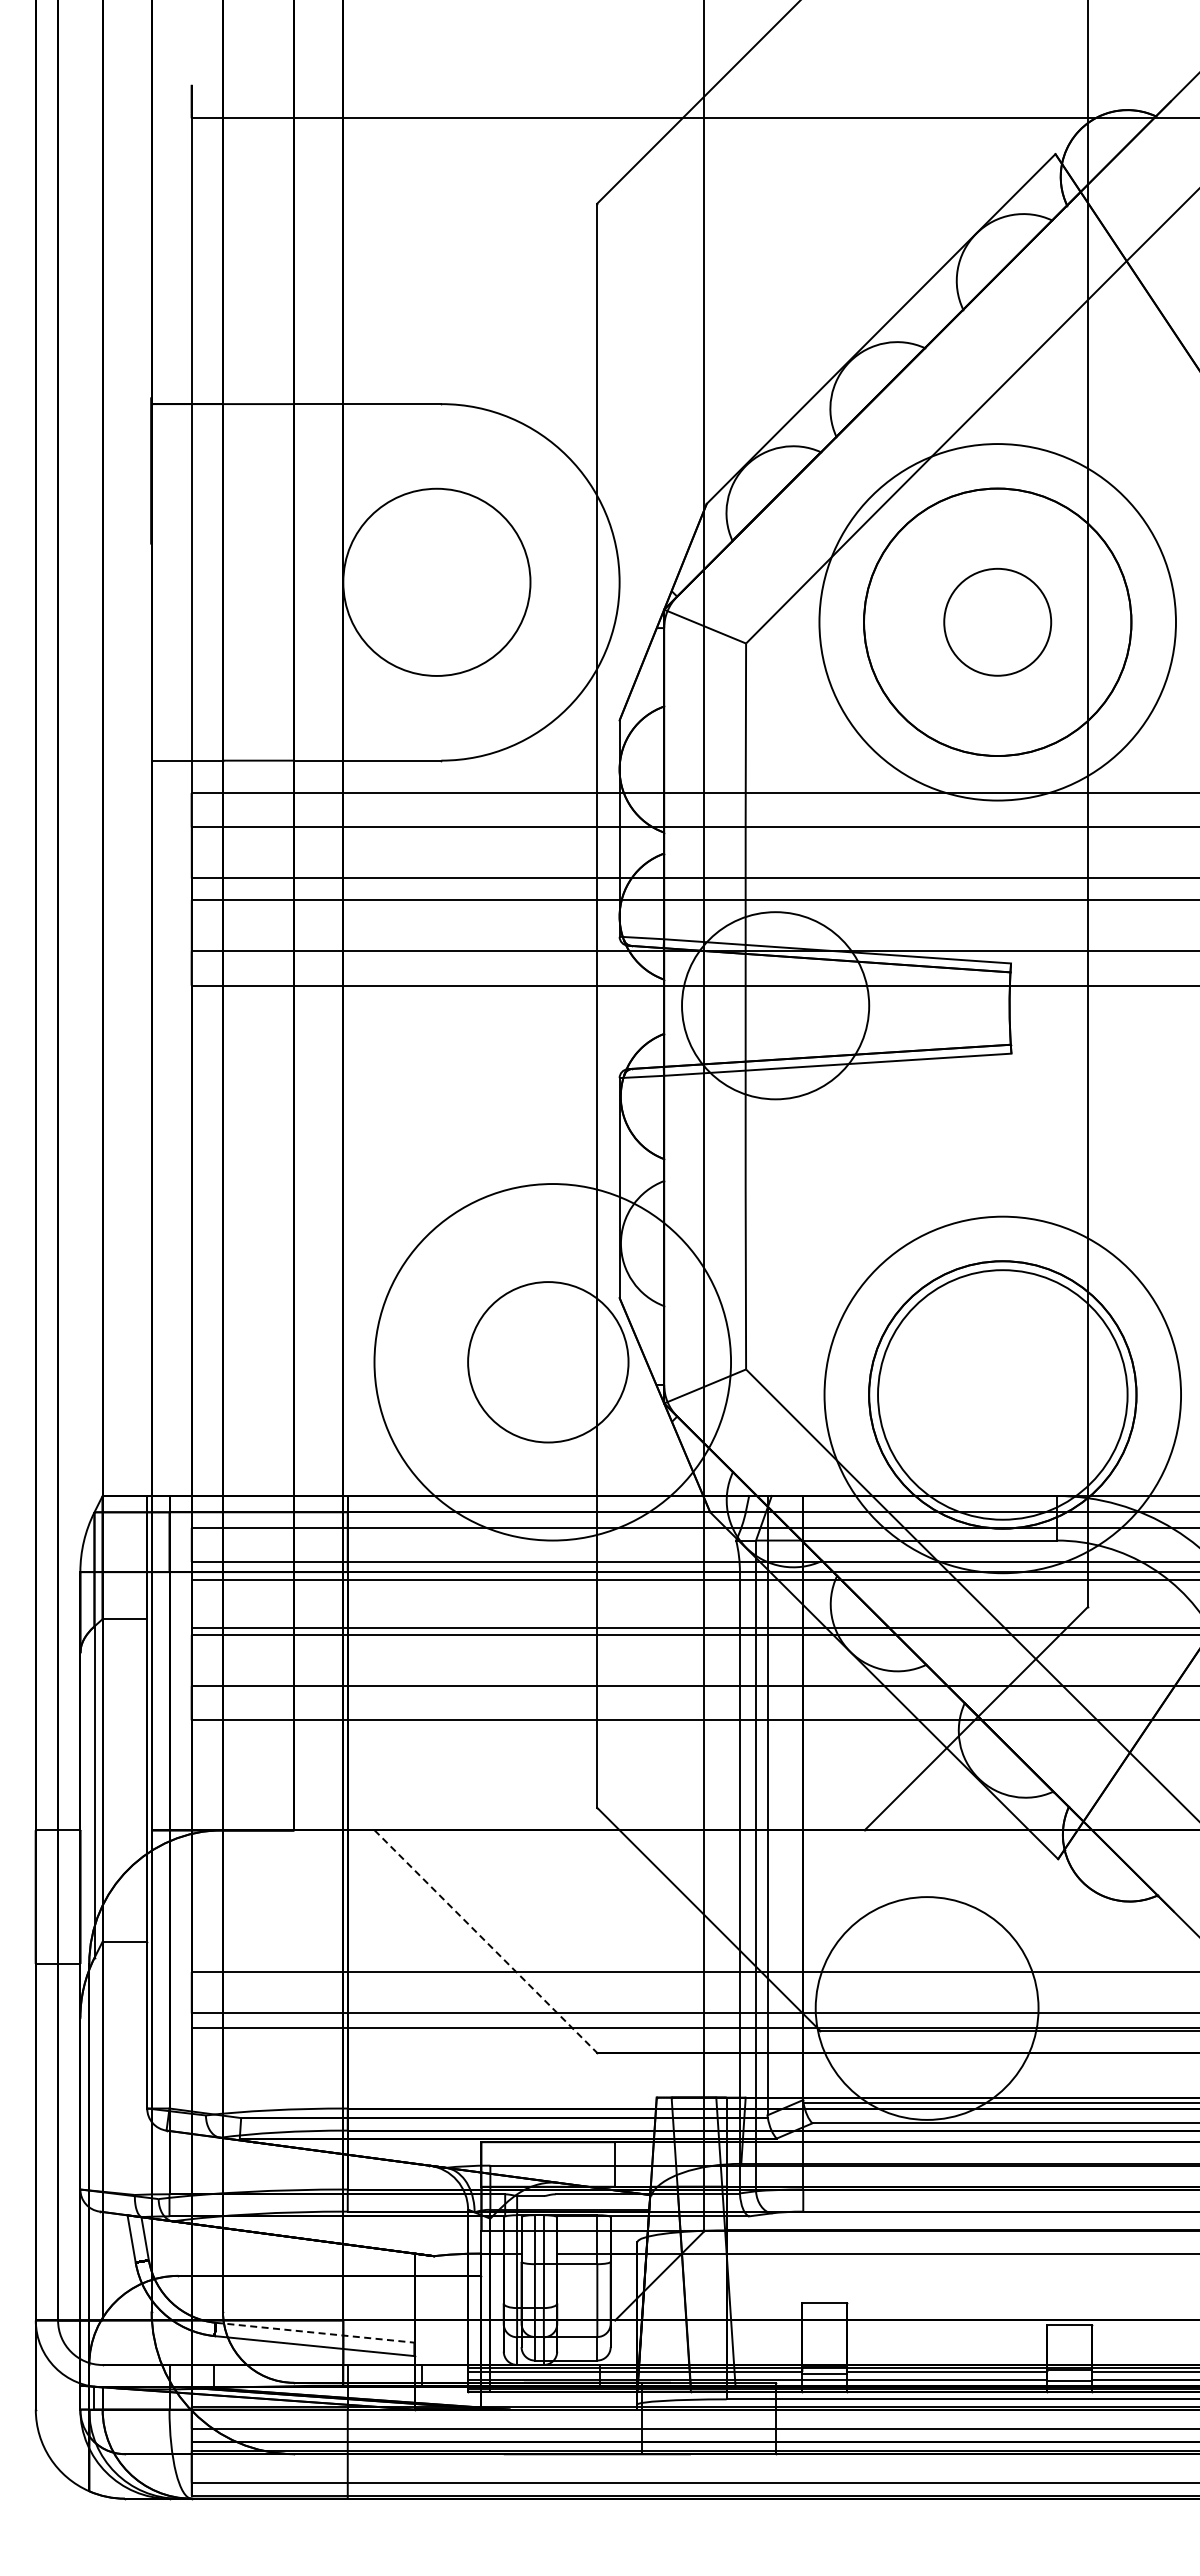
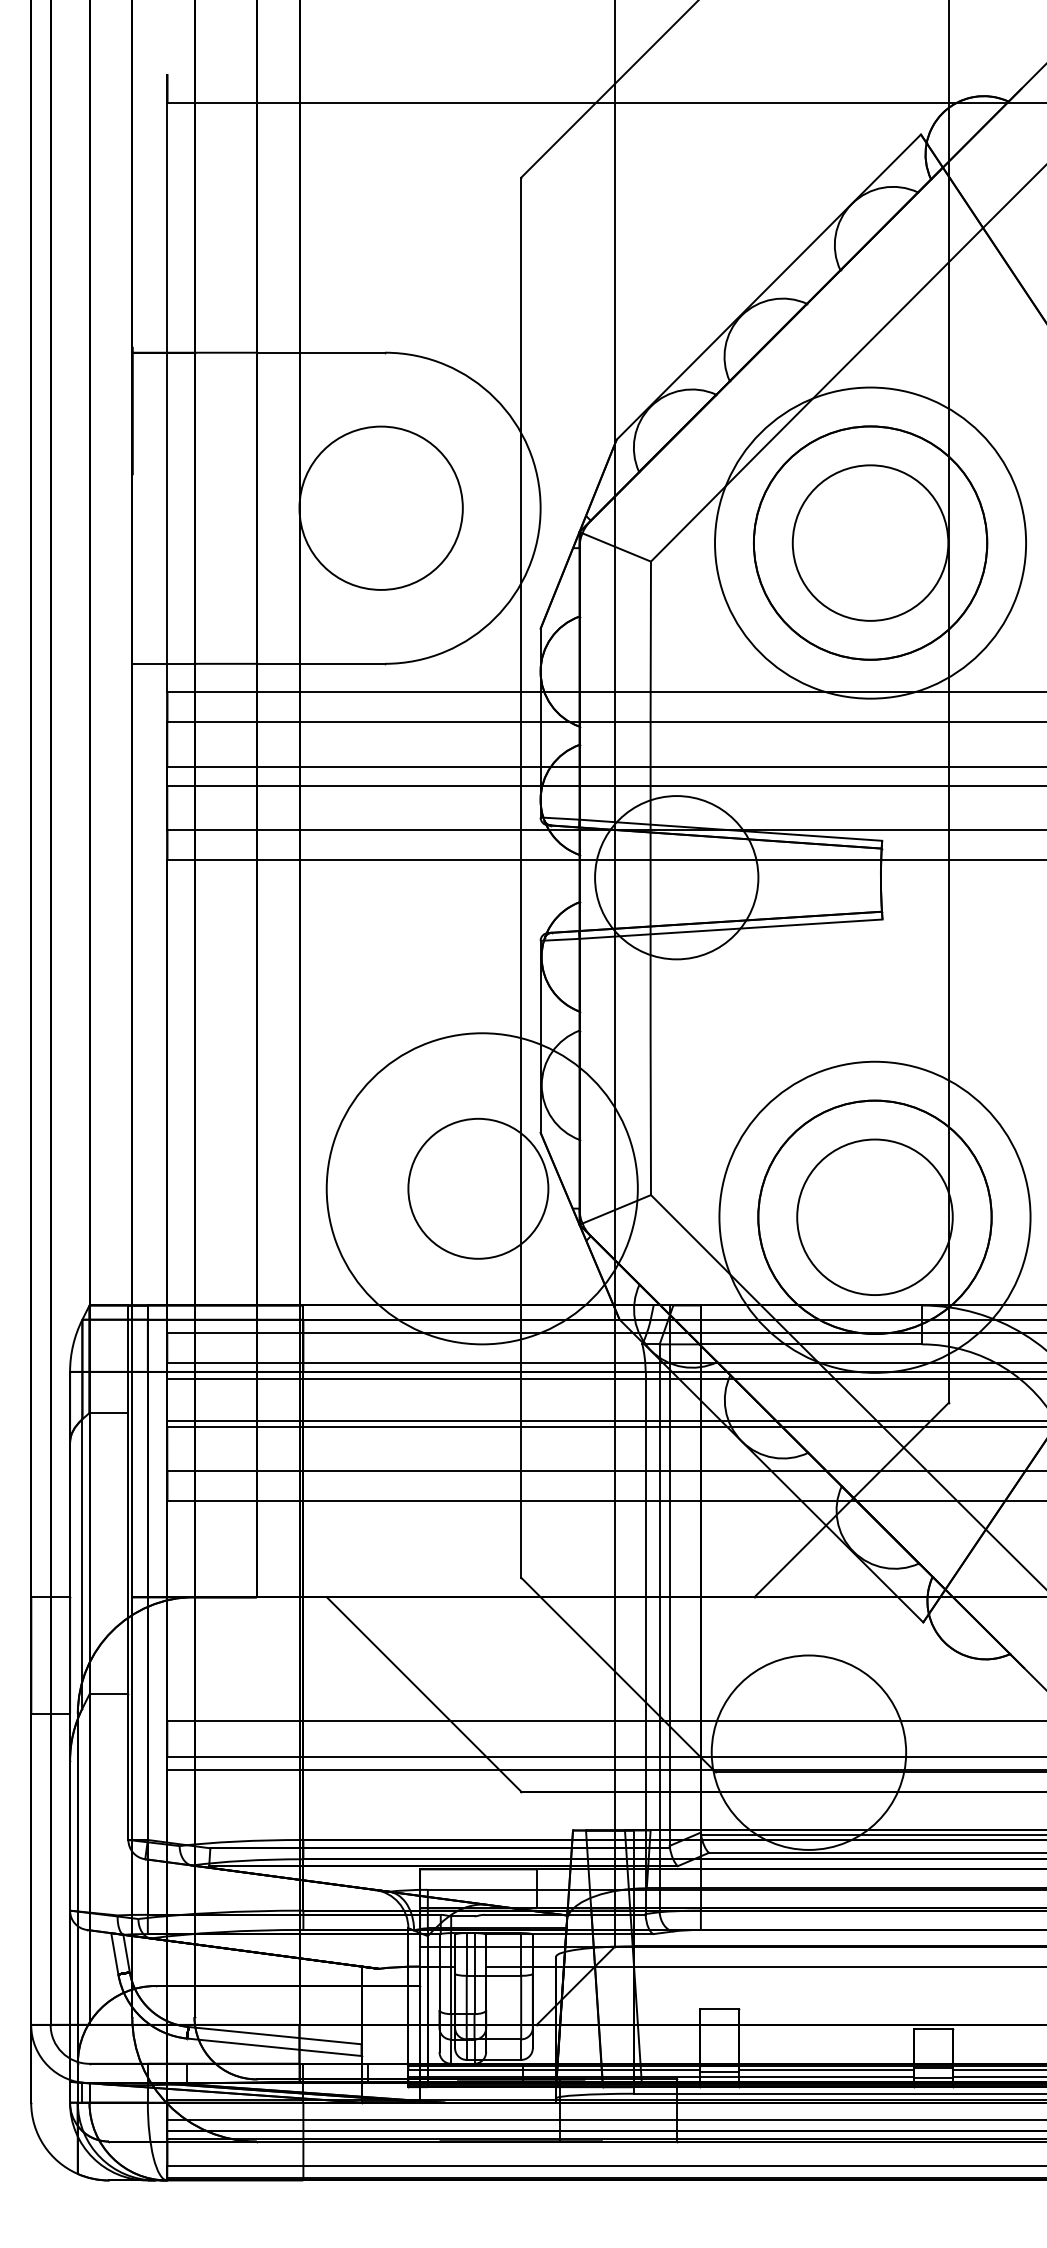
circle: (997, 622) -> (870, 543), size x1.67
circle: (1002, 1394) -> (874, 1216), size x0.71
line: (485, 1941) -> (423, 1694), dashed -> solid
line: (315, 2332) -> (275, 2035), dashed -> solid

